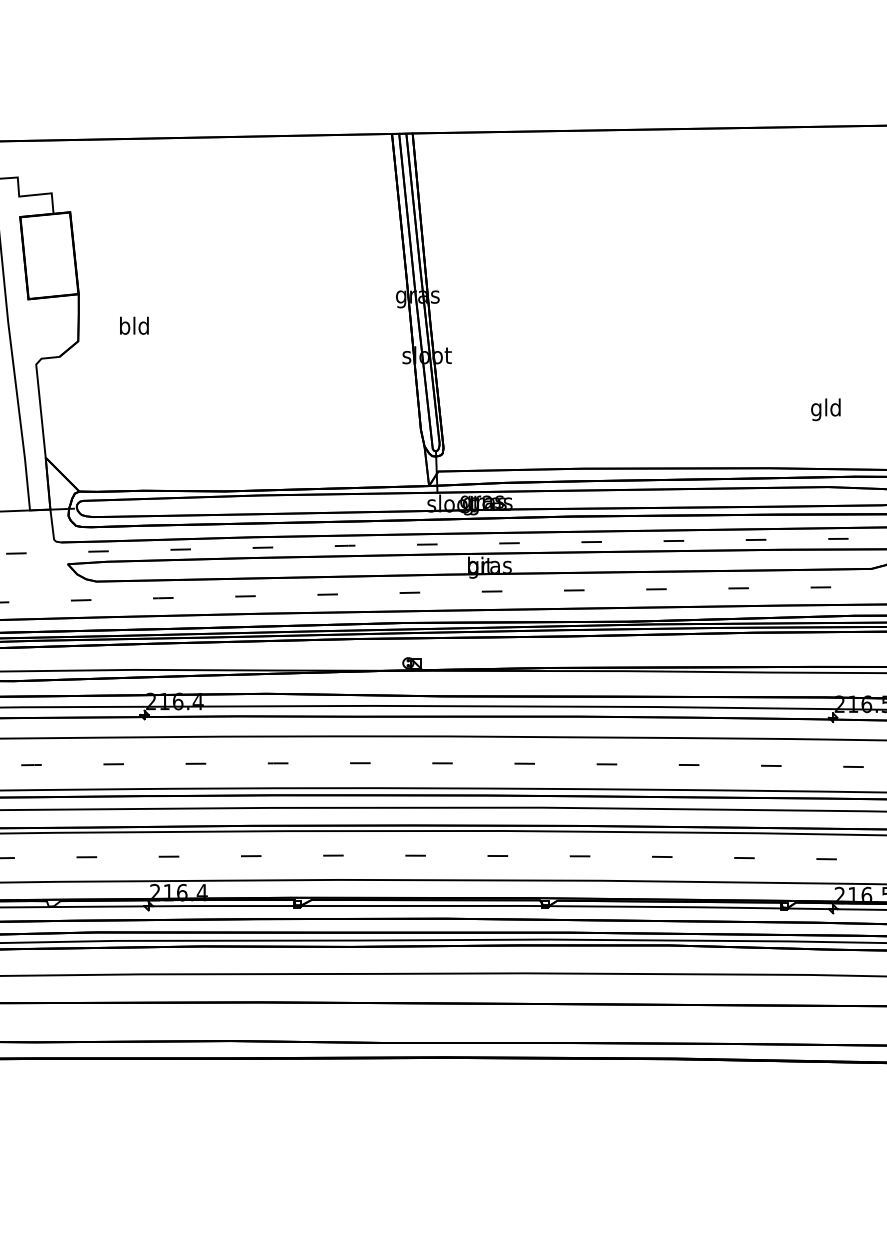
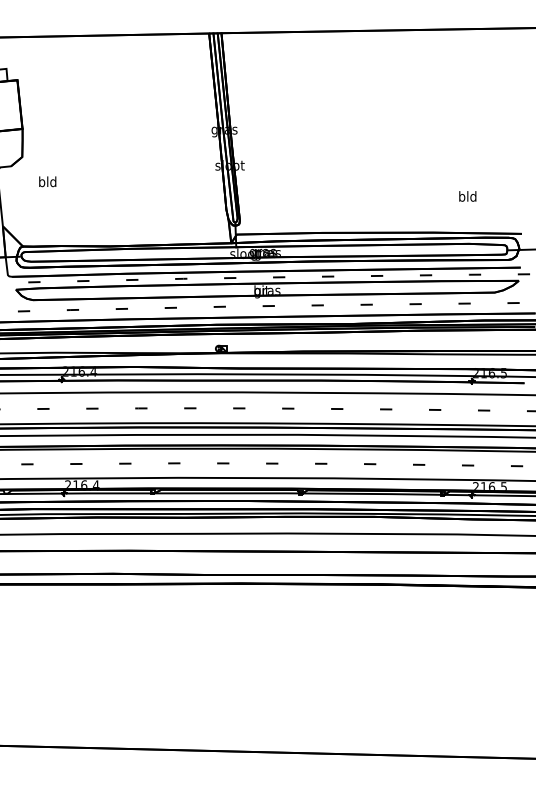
text: (133, 325) -> (47, 181), moved
text: (815, 409) -> (461, 197), gld -> bld

